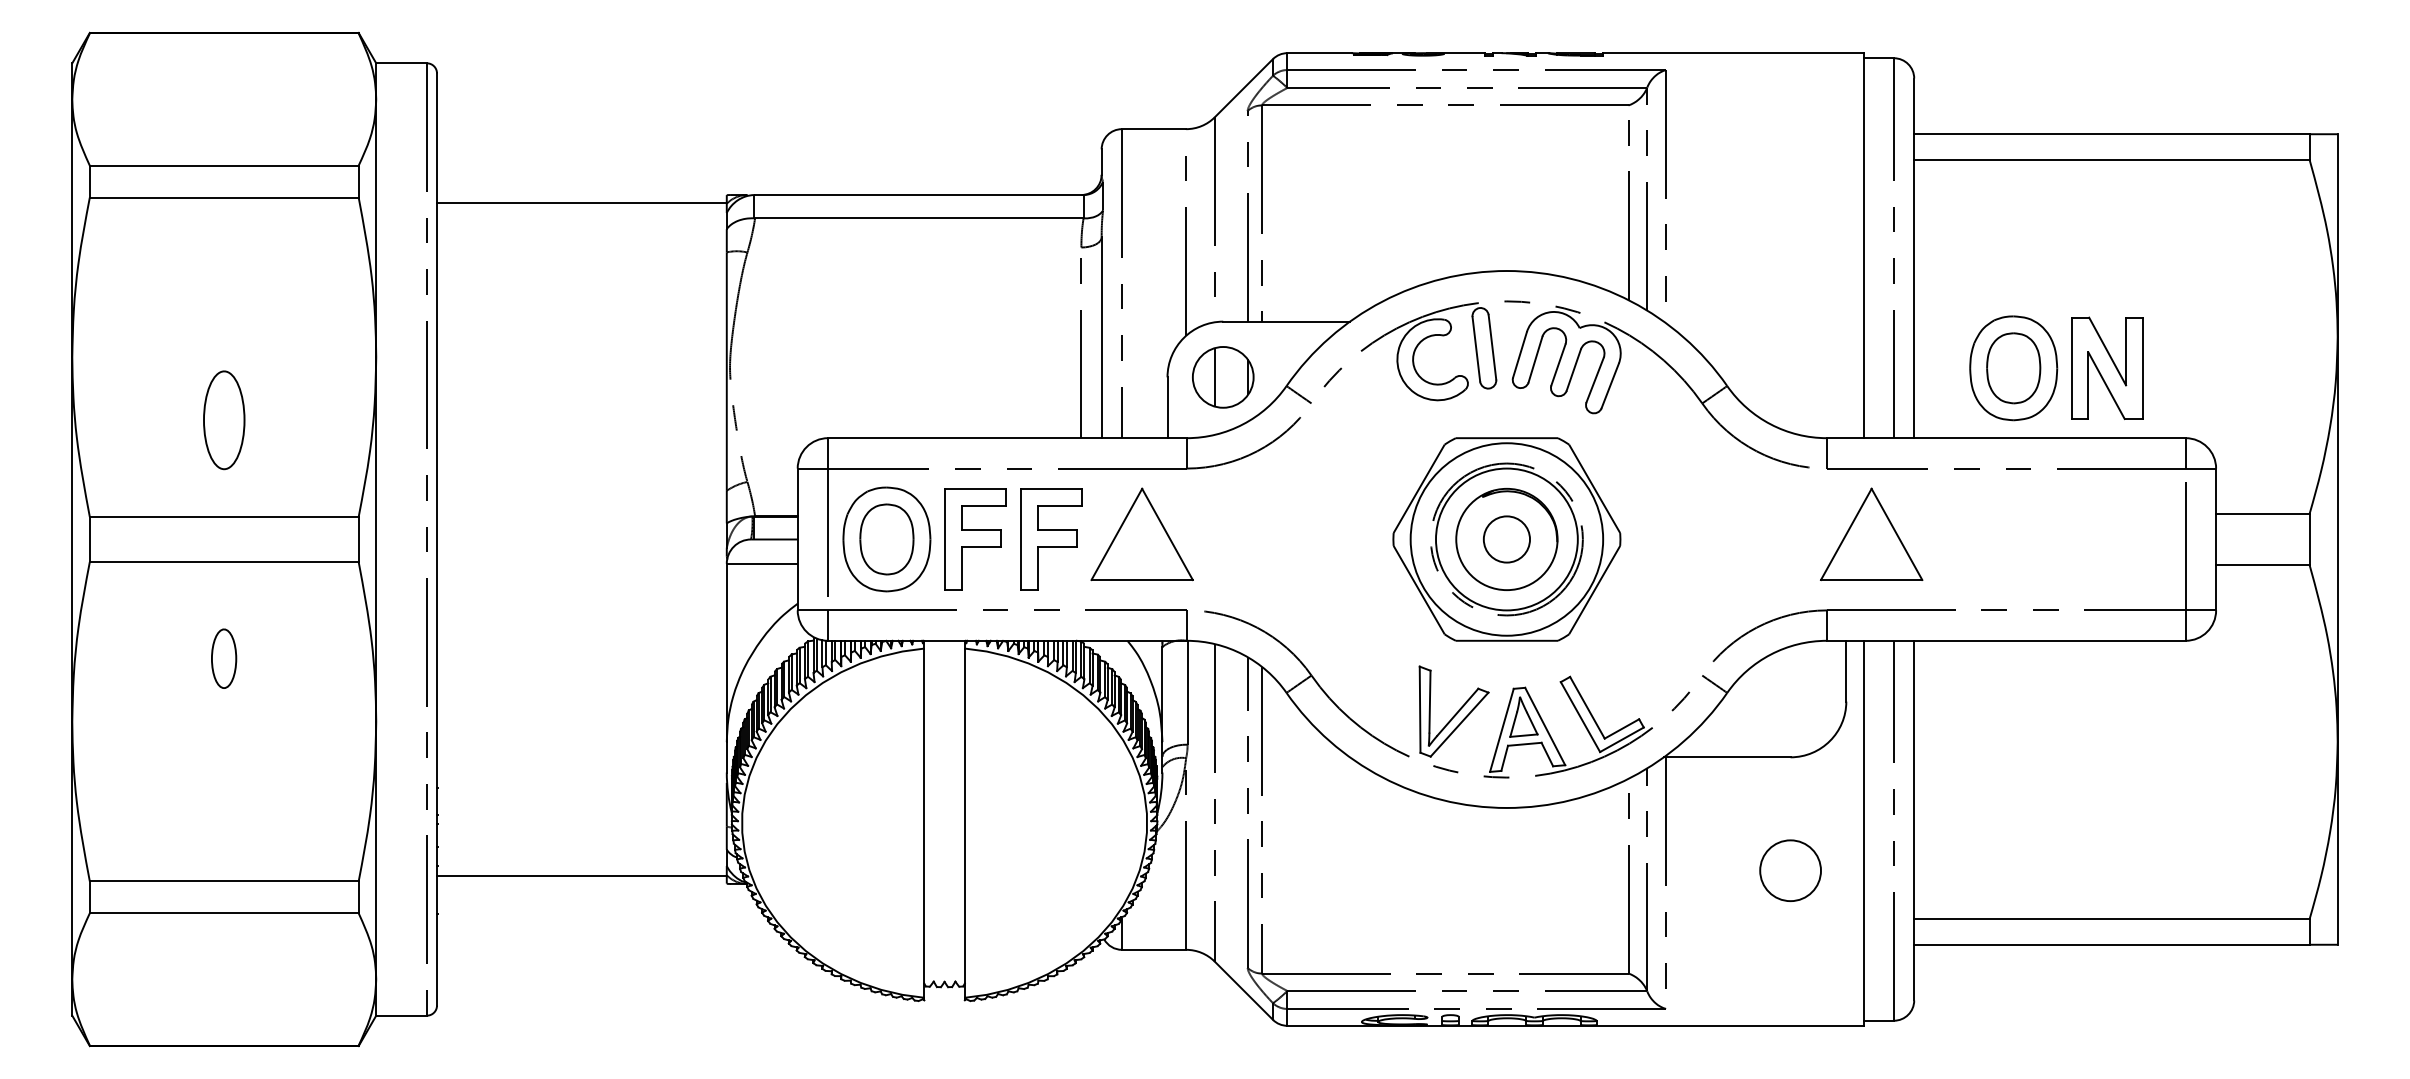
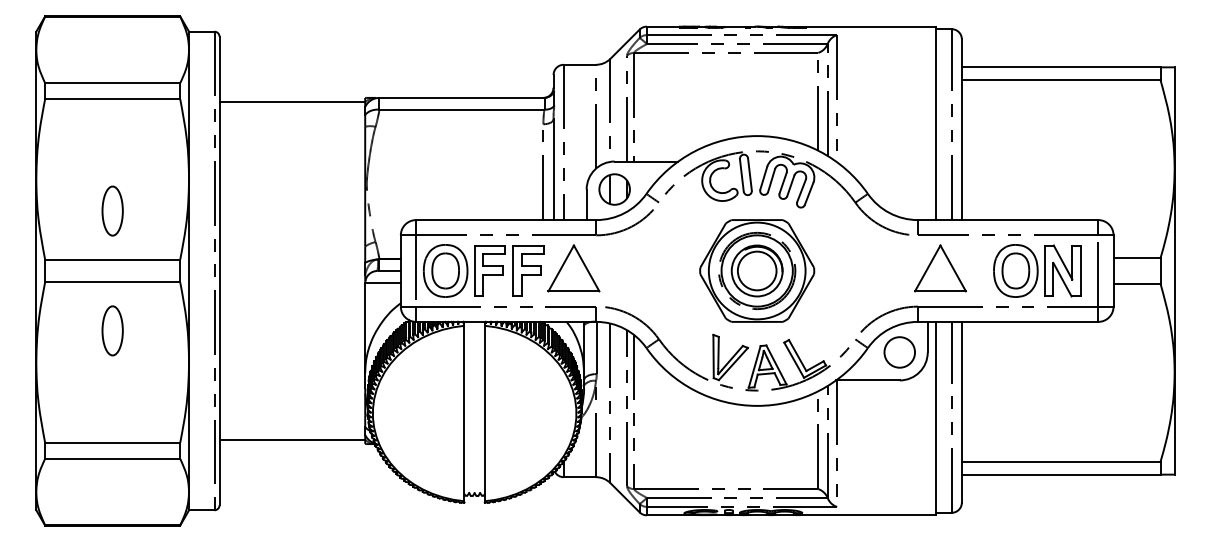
part: (2056, 367) -> (1037, 270), moved
circle: (1505, 538) -> (756, 270), size x1.67
part: (223, 657) -> (112, 330), size x1.67
circle: (1790, 870) -> (899, 352), moved

